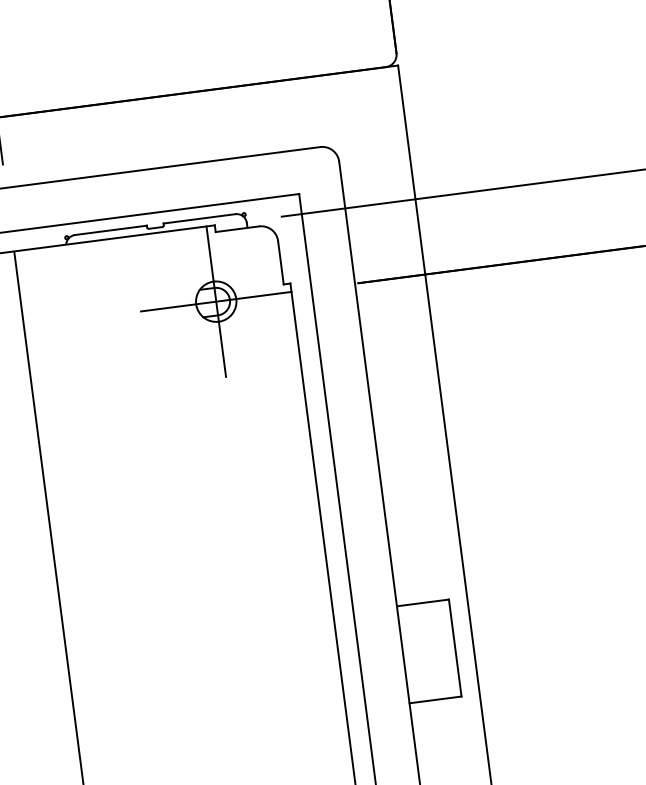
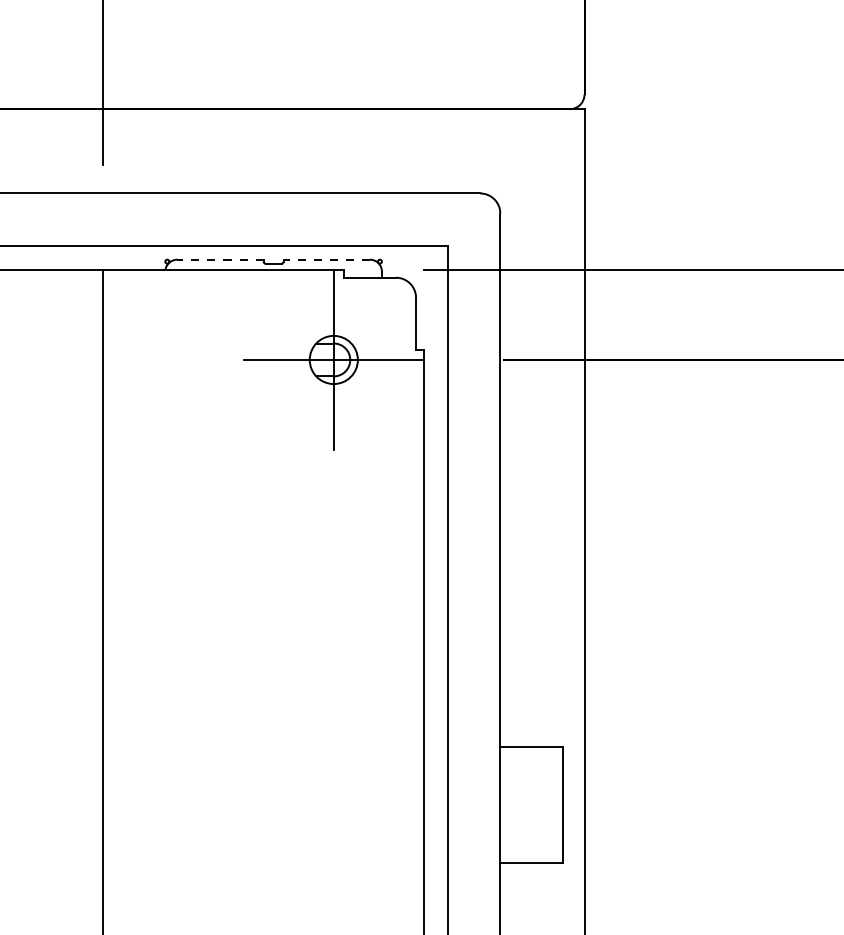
line: (199, 218) -> (326, 259), solid -> dashed
line: (110, 230) -> (219, 259), solid -> dashed

